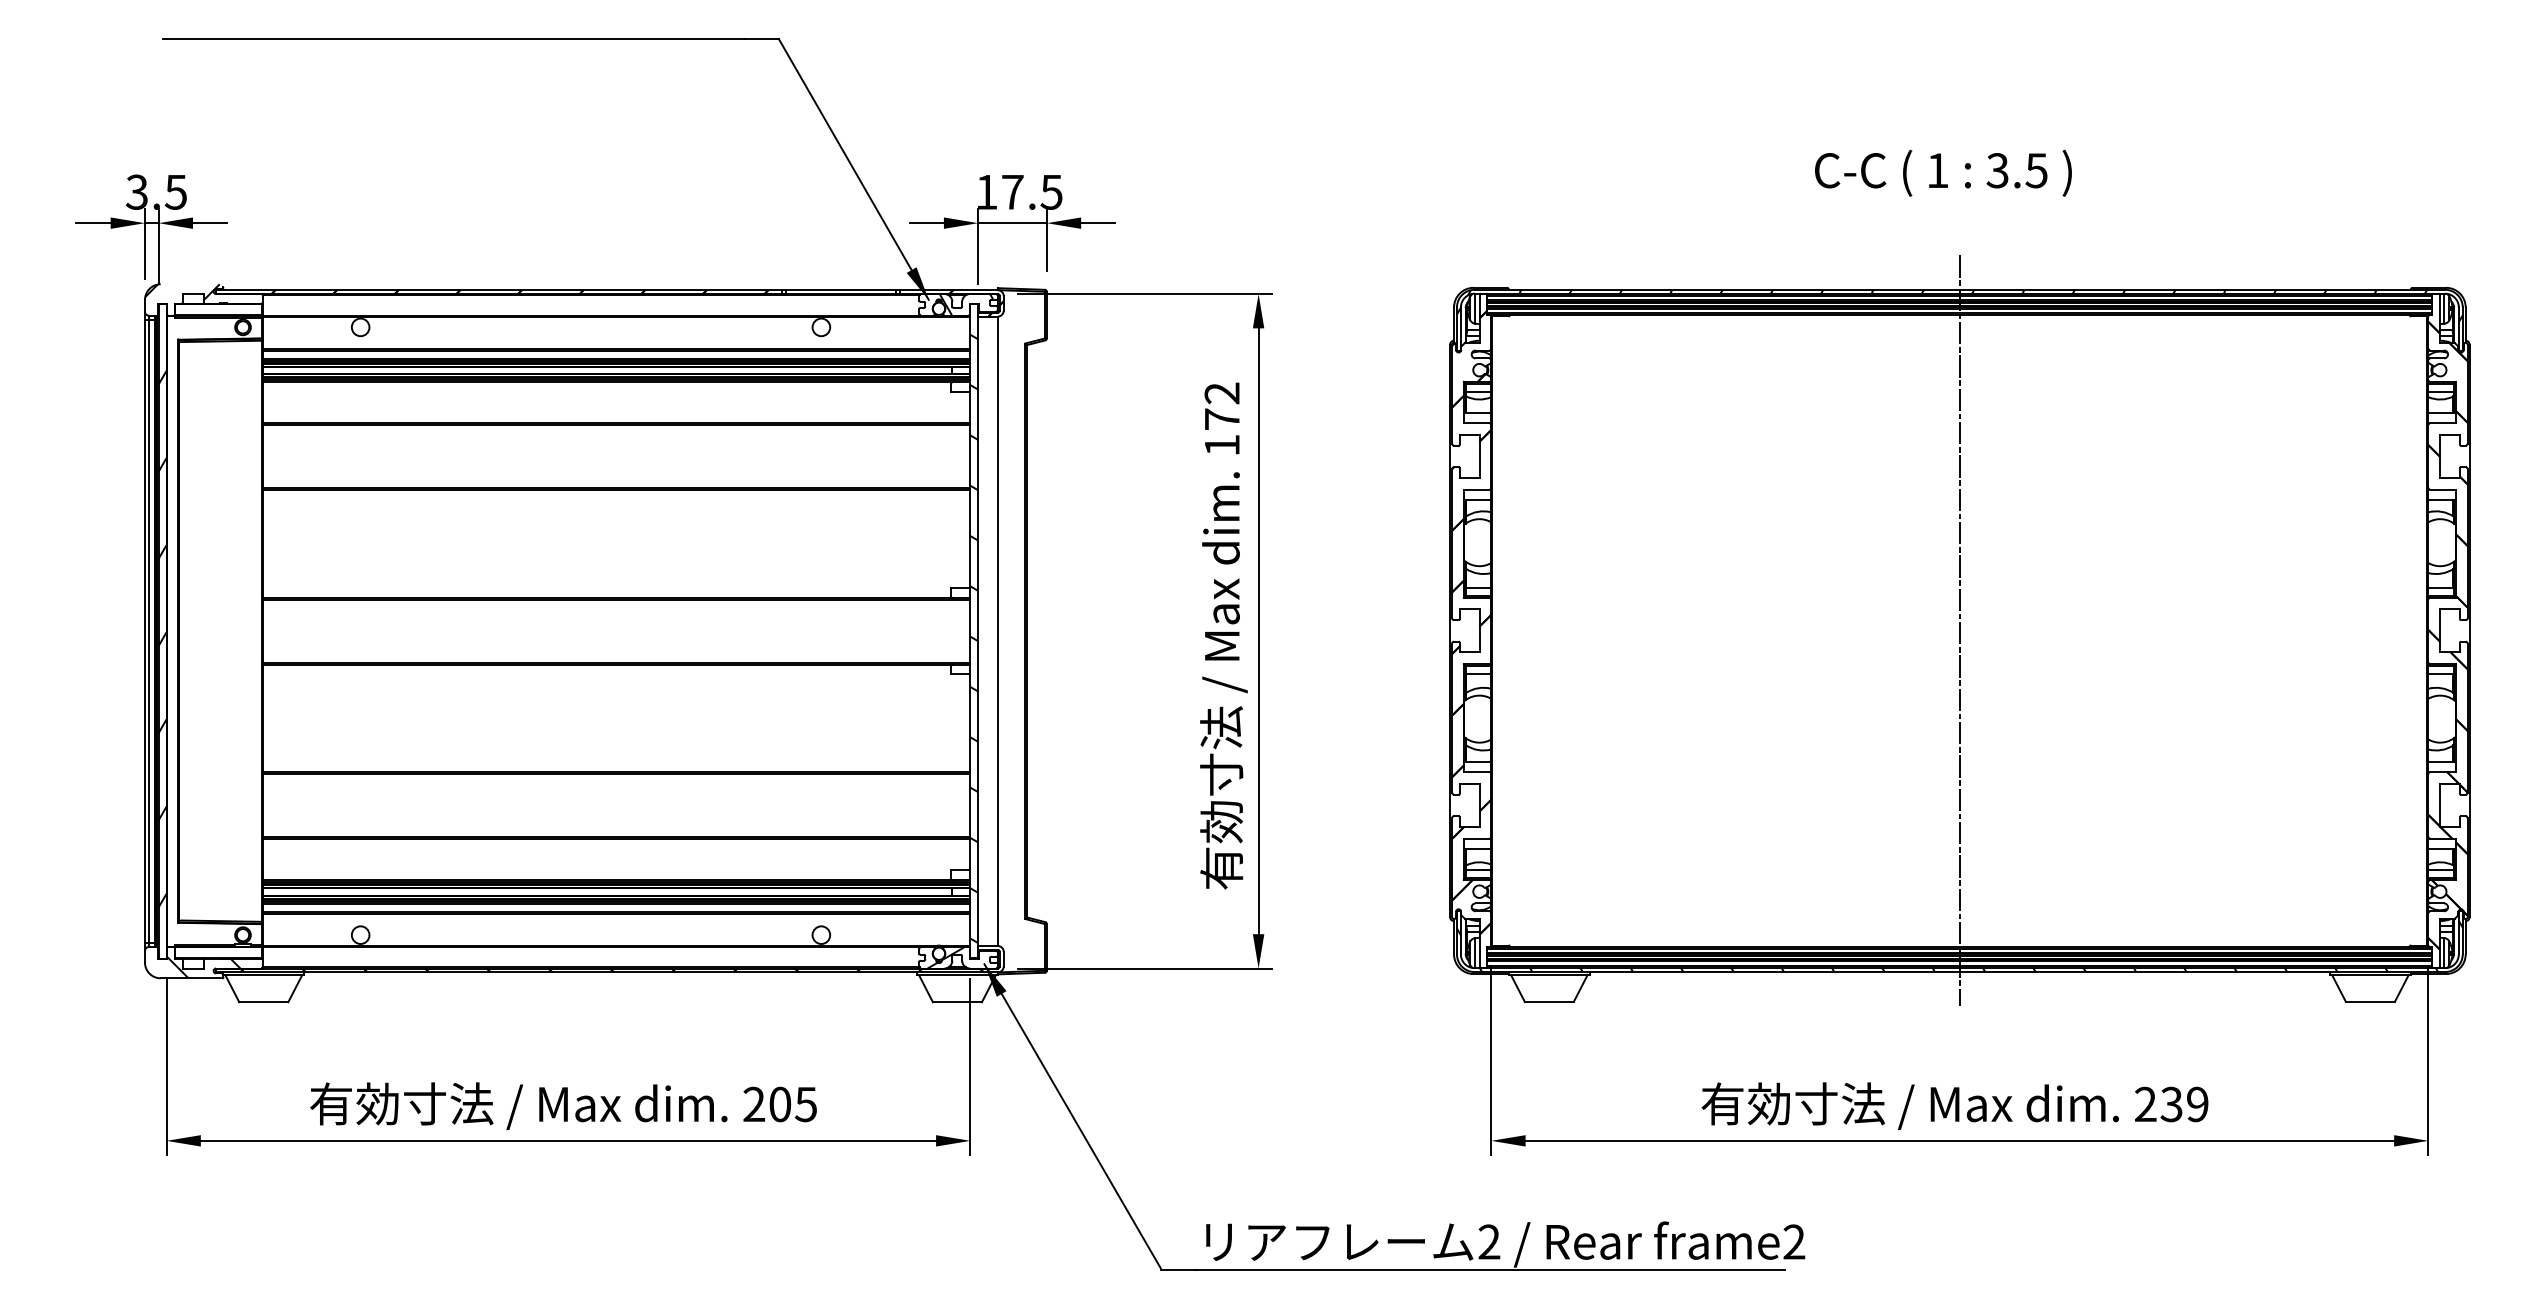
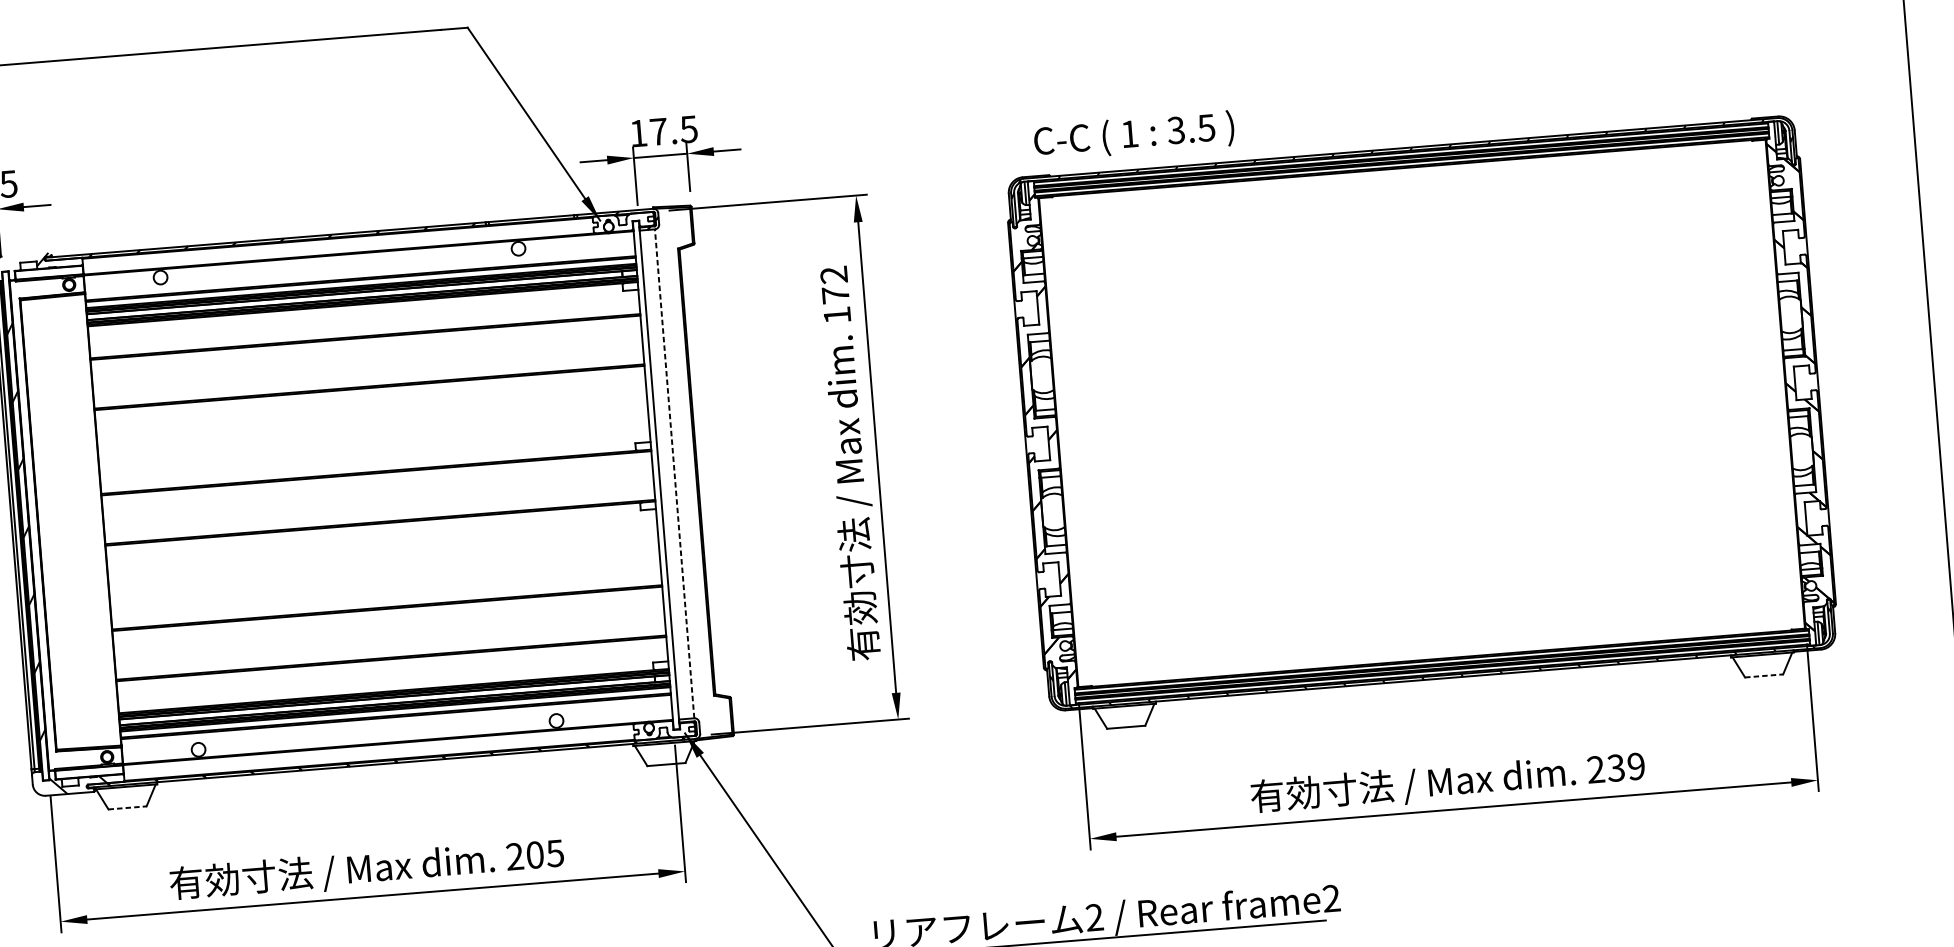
text: (1943, 172) -> (1134, 135), moved
hatch: (968, 304) -> (631, 221), removed
line: (1959, 630) -> (1421, 413), removed
line: (997, 631) -> (674, 474), solid -> dashed
hatch: (974, 638) -> (656, 480), removed
hatch: (946, 957) -> (655, 730), removed
line: (2370, 1001) -> (1764, 675), solid -> dashed
line: (263, 1002) -> (127, 808), solid -> dashed

